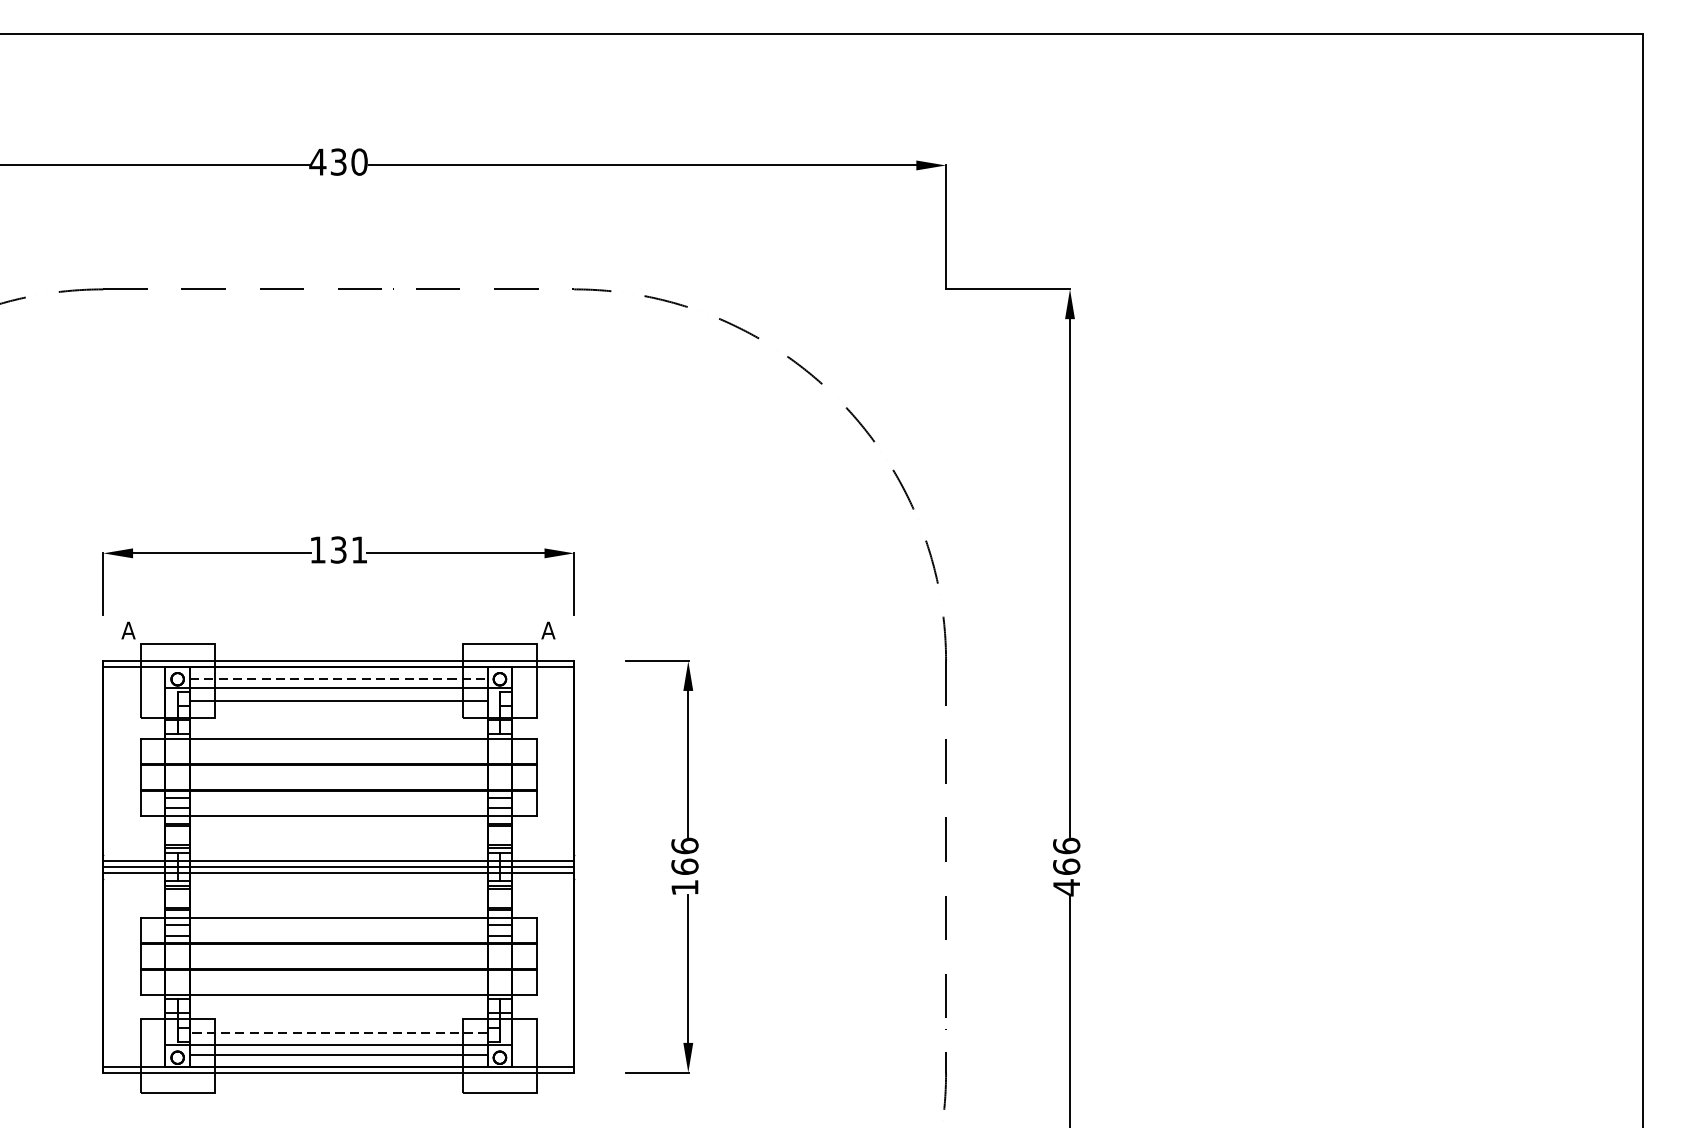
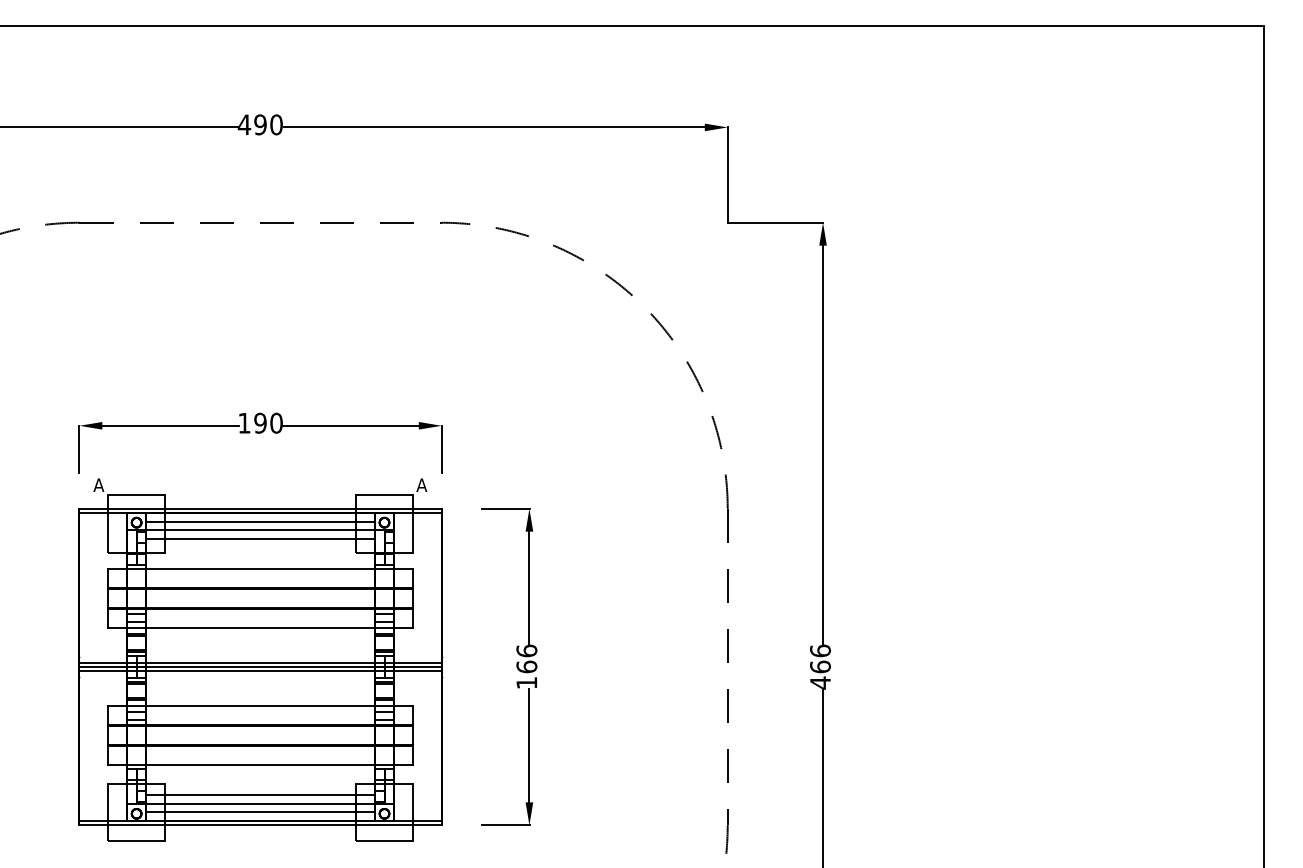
text: (338, 161) -> (260, 124), 430 -> 490
text: (349, 549) -> (268, 422), 131 -> 190
line: (339, 679) -> (261, 522), dashed -> solid
line: (338, 1032) -> (260, 794), dashed -> solid

